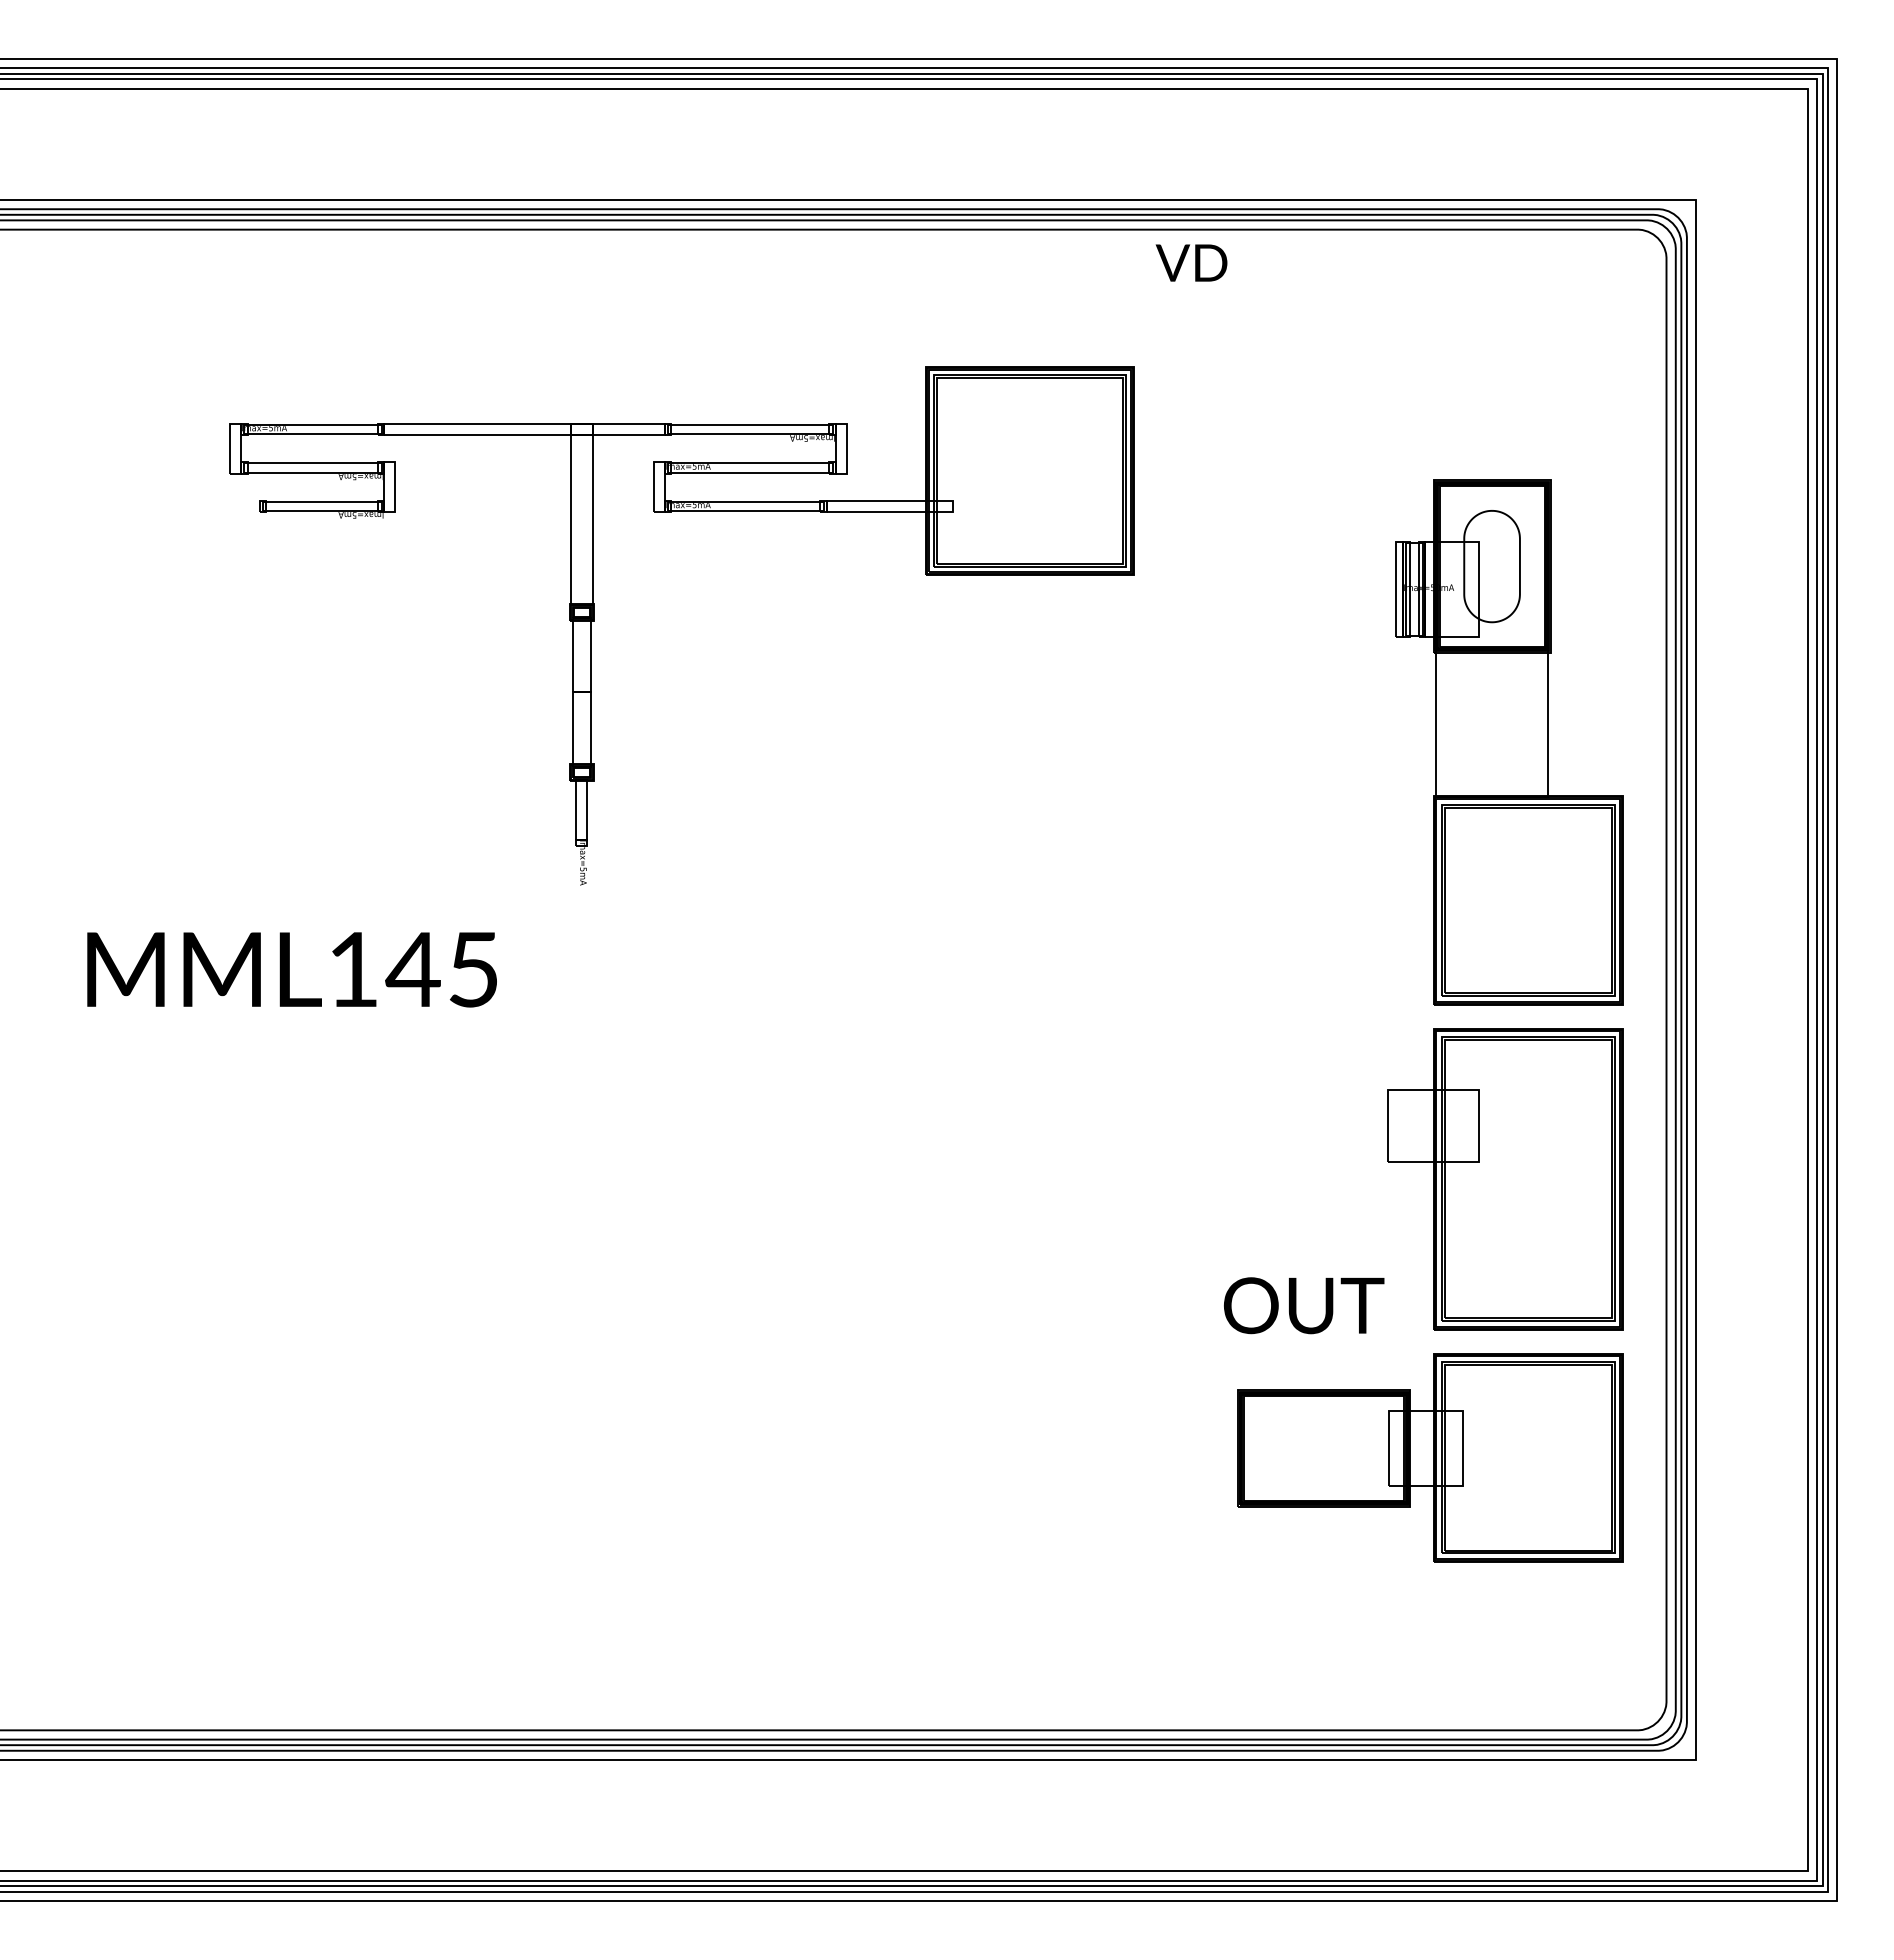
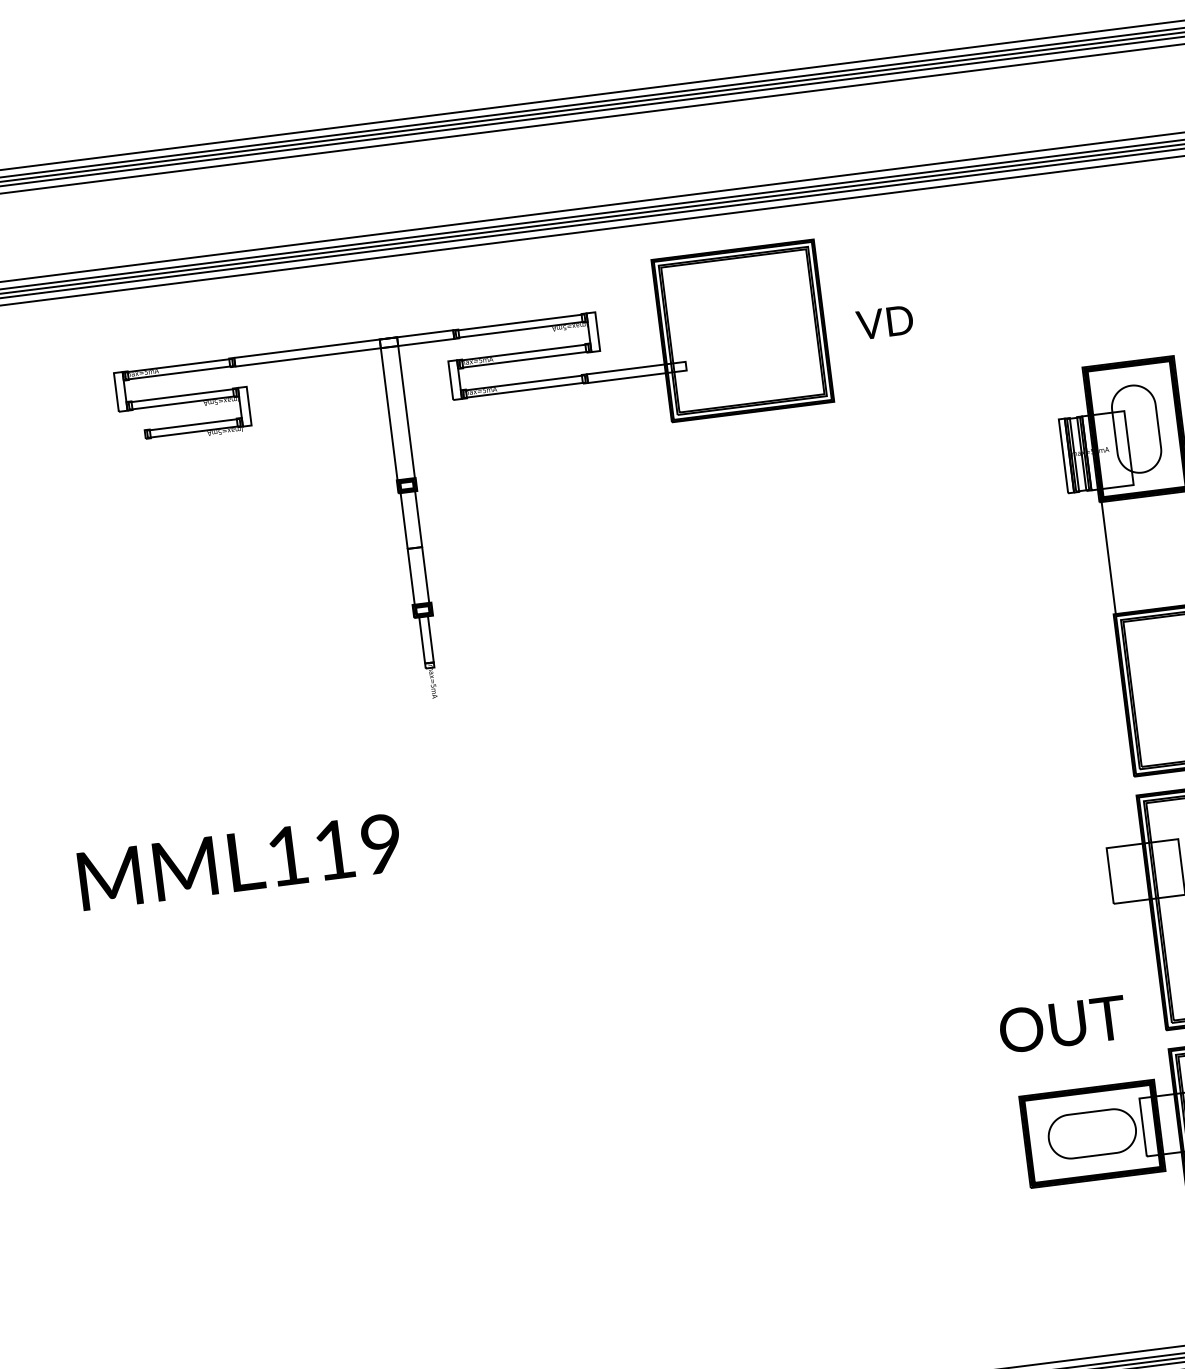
text: (1191, 262) -> (884, 322), moved
part: (594, 621) -> (417, 491), moved
text: (441, 969) -> (356, 847), MML145 -> MML119
part: (1323, 1448) -> (1092, 1134), added

